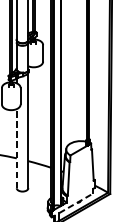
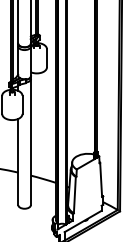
line: (16, 148) -> (18, 161), dashed -> solid
line: (76, 203) -> (83, 221), dashed -> solid

